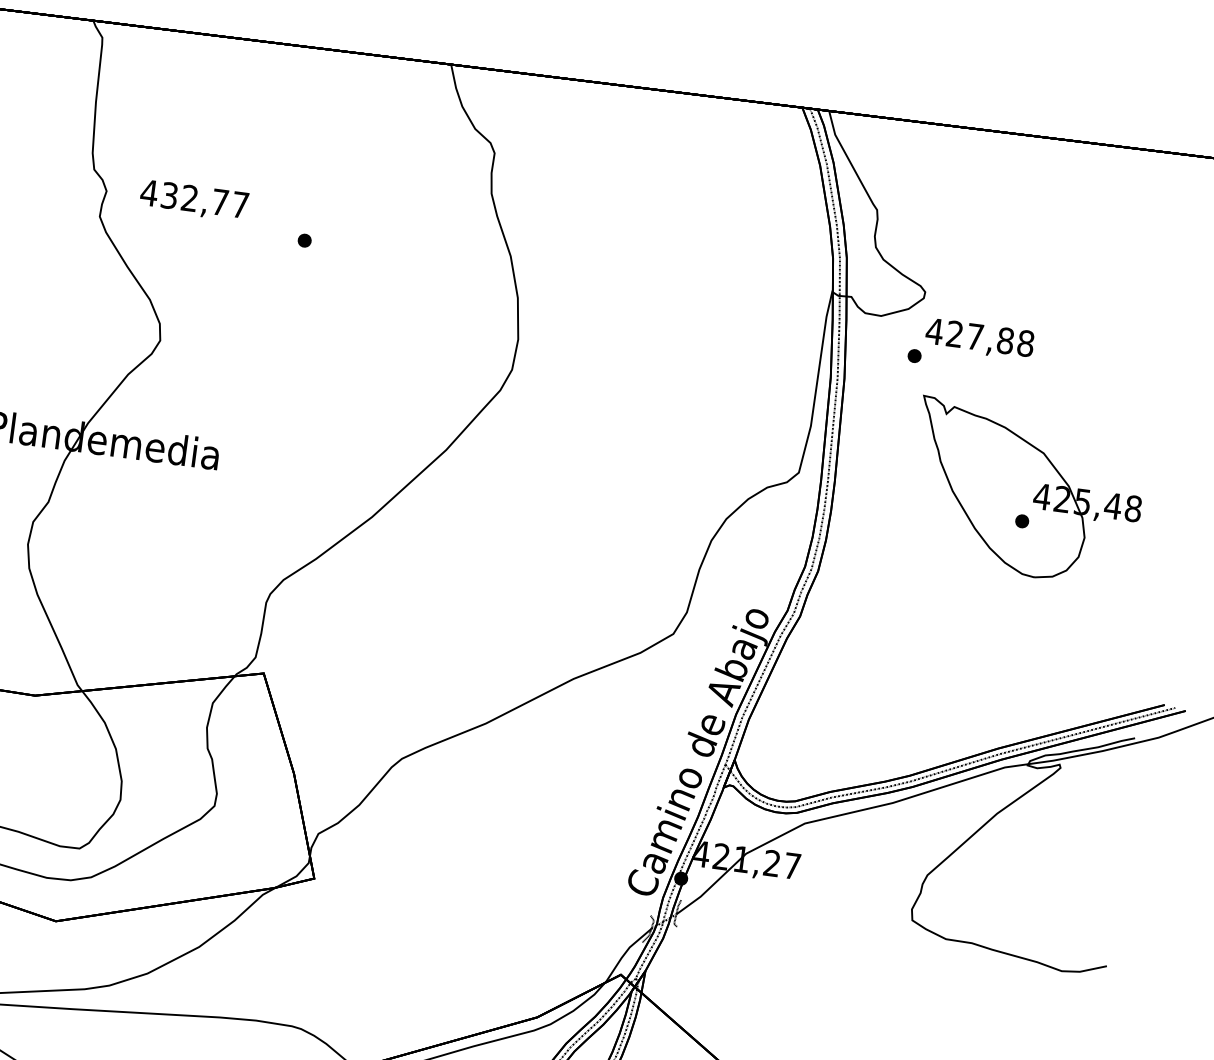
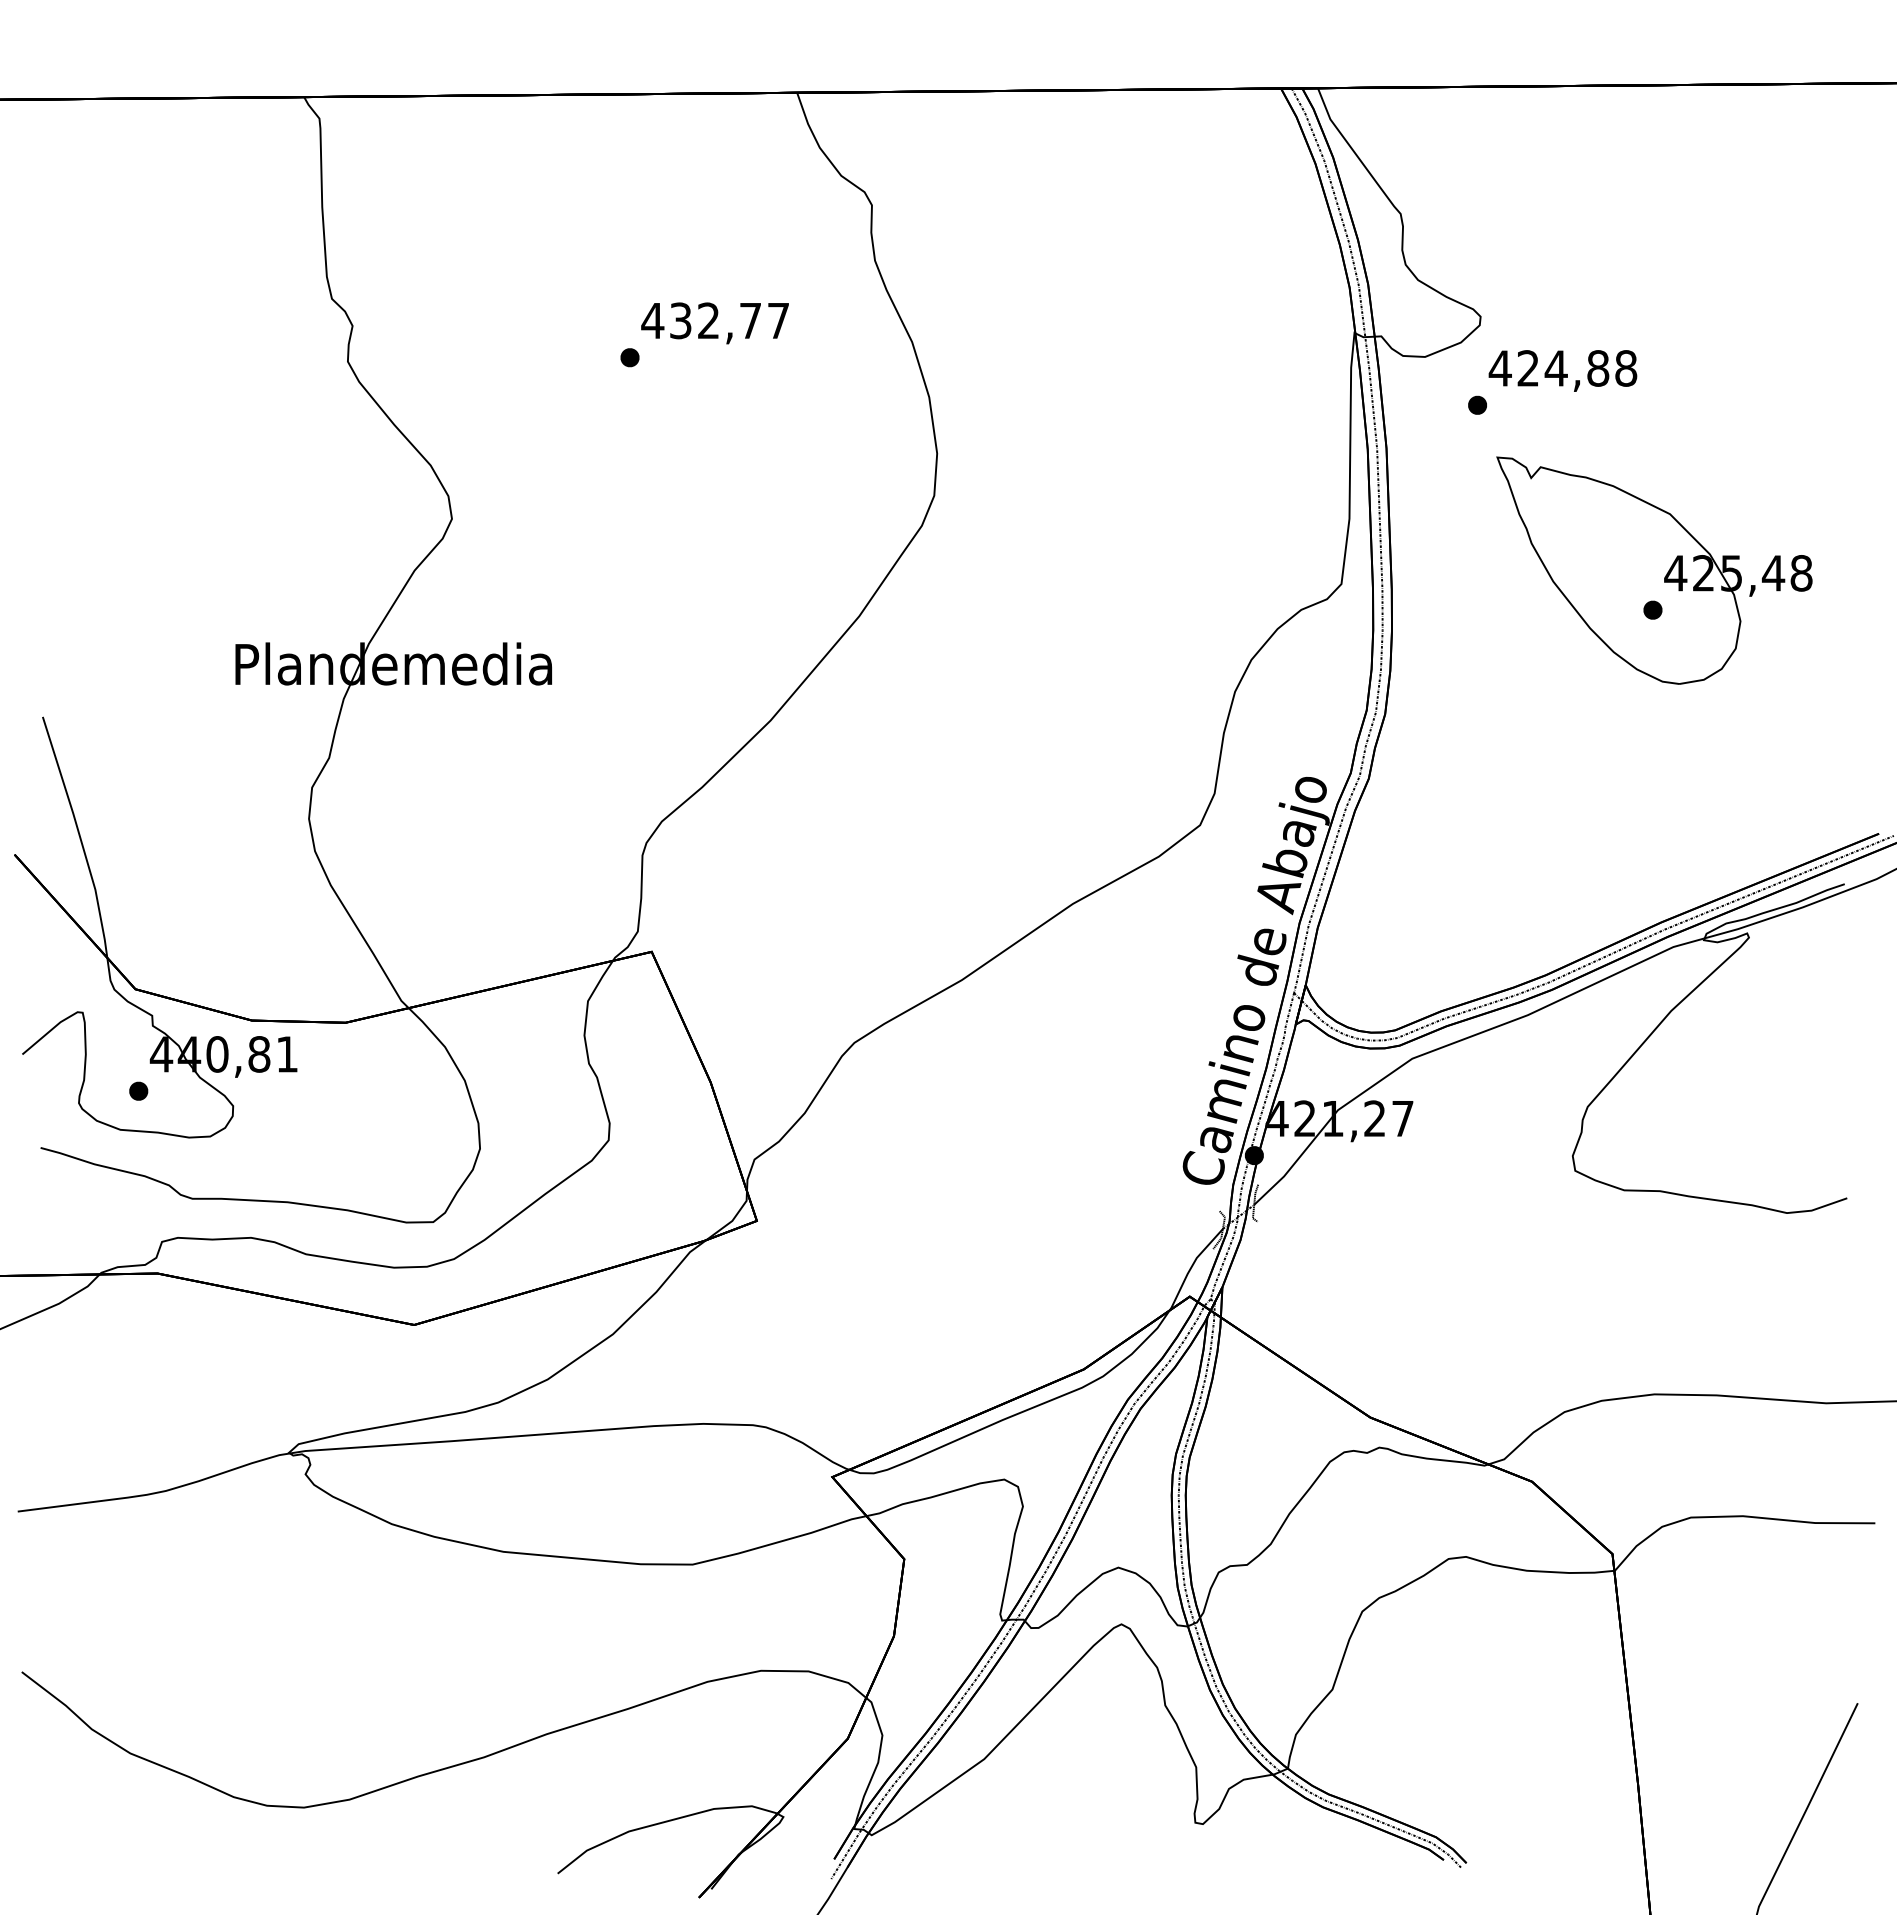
text: (193, 200) -> (714, 323), moved
text: (974, 336) -> (1555, 368), 427,88 -> 424,88

